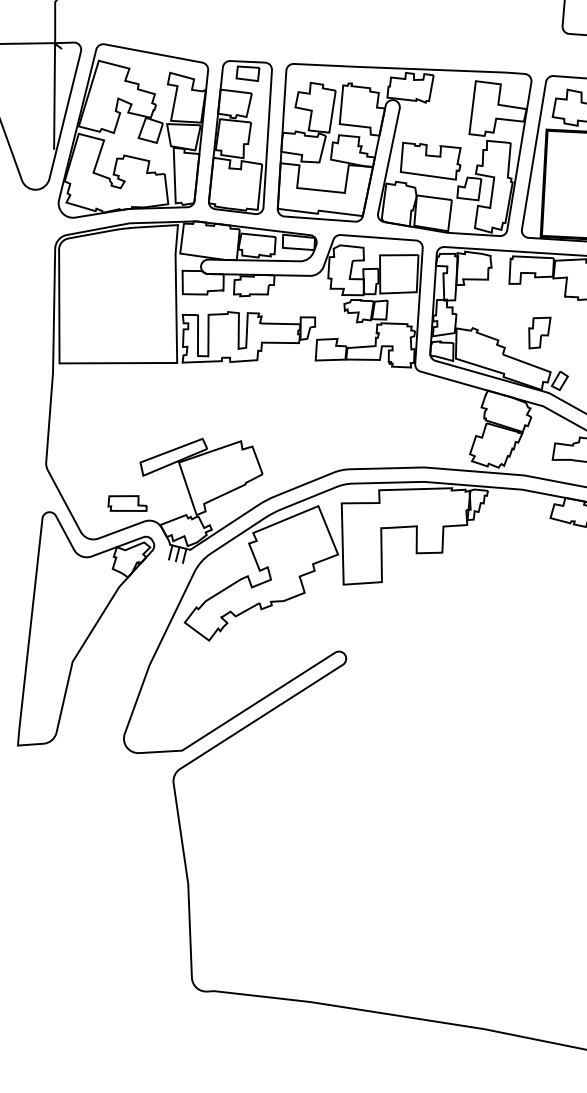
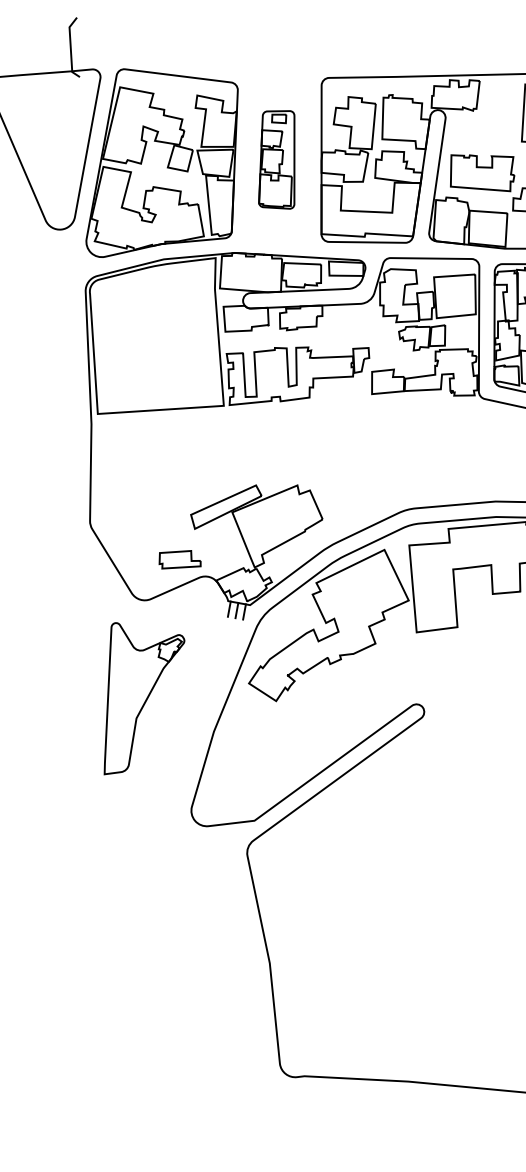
line: (54, 95) -> (74, 127), removed
part: (240, 137) -> (276, 160), size x0.6
part: (86, 628) -> (144, 696), size x0.6

